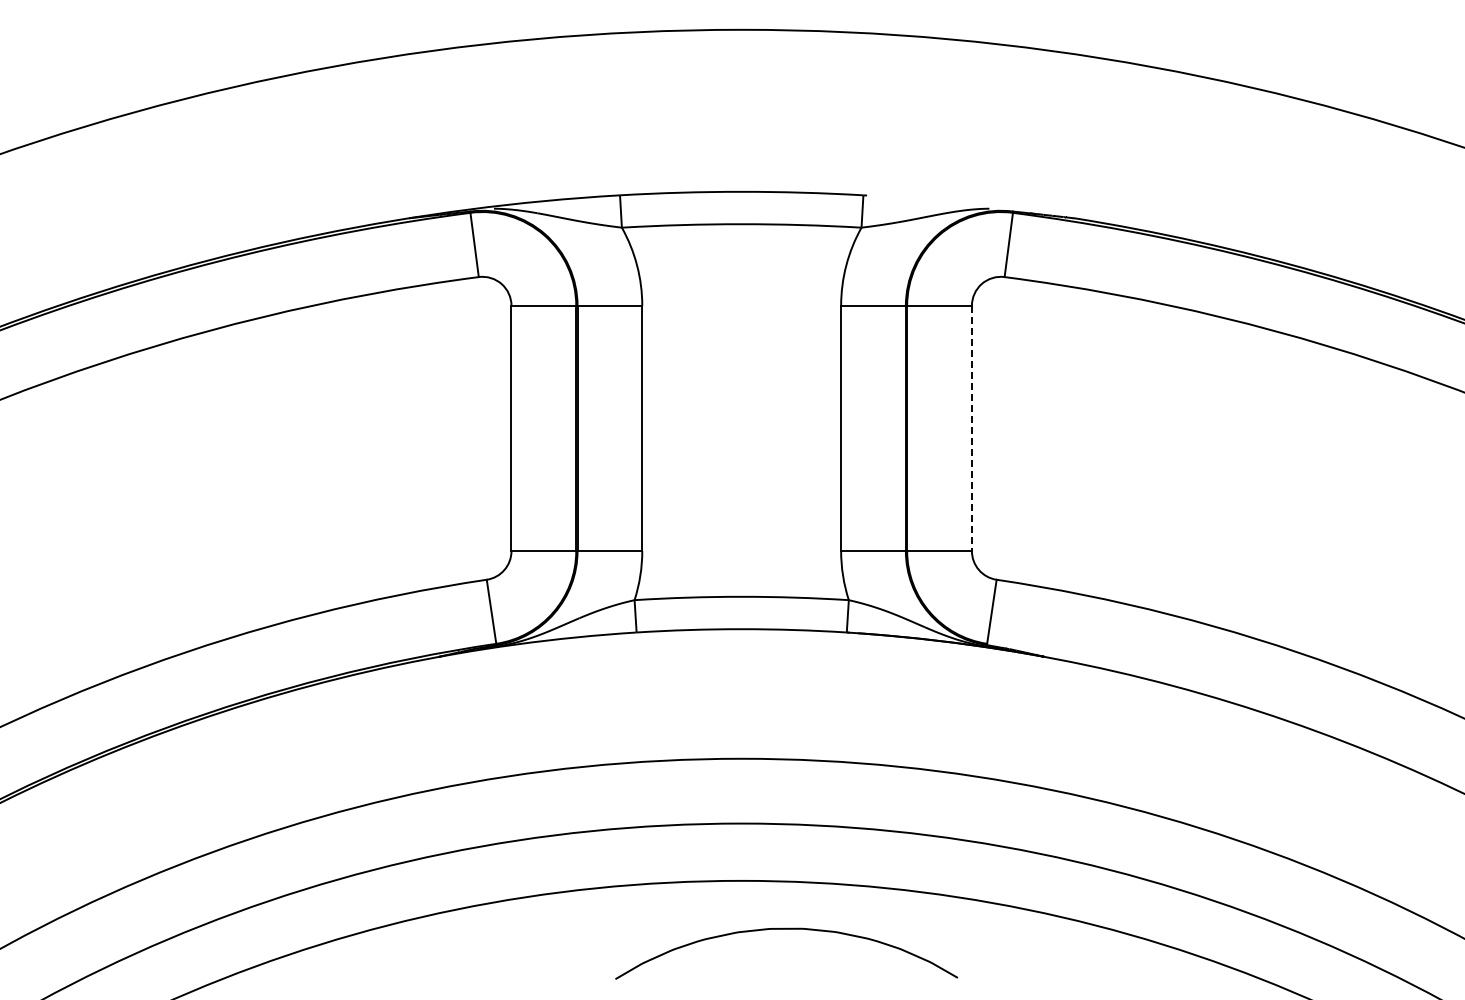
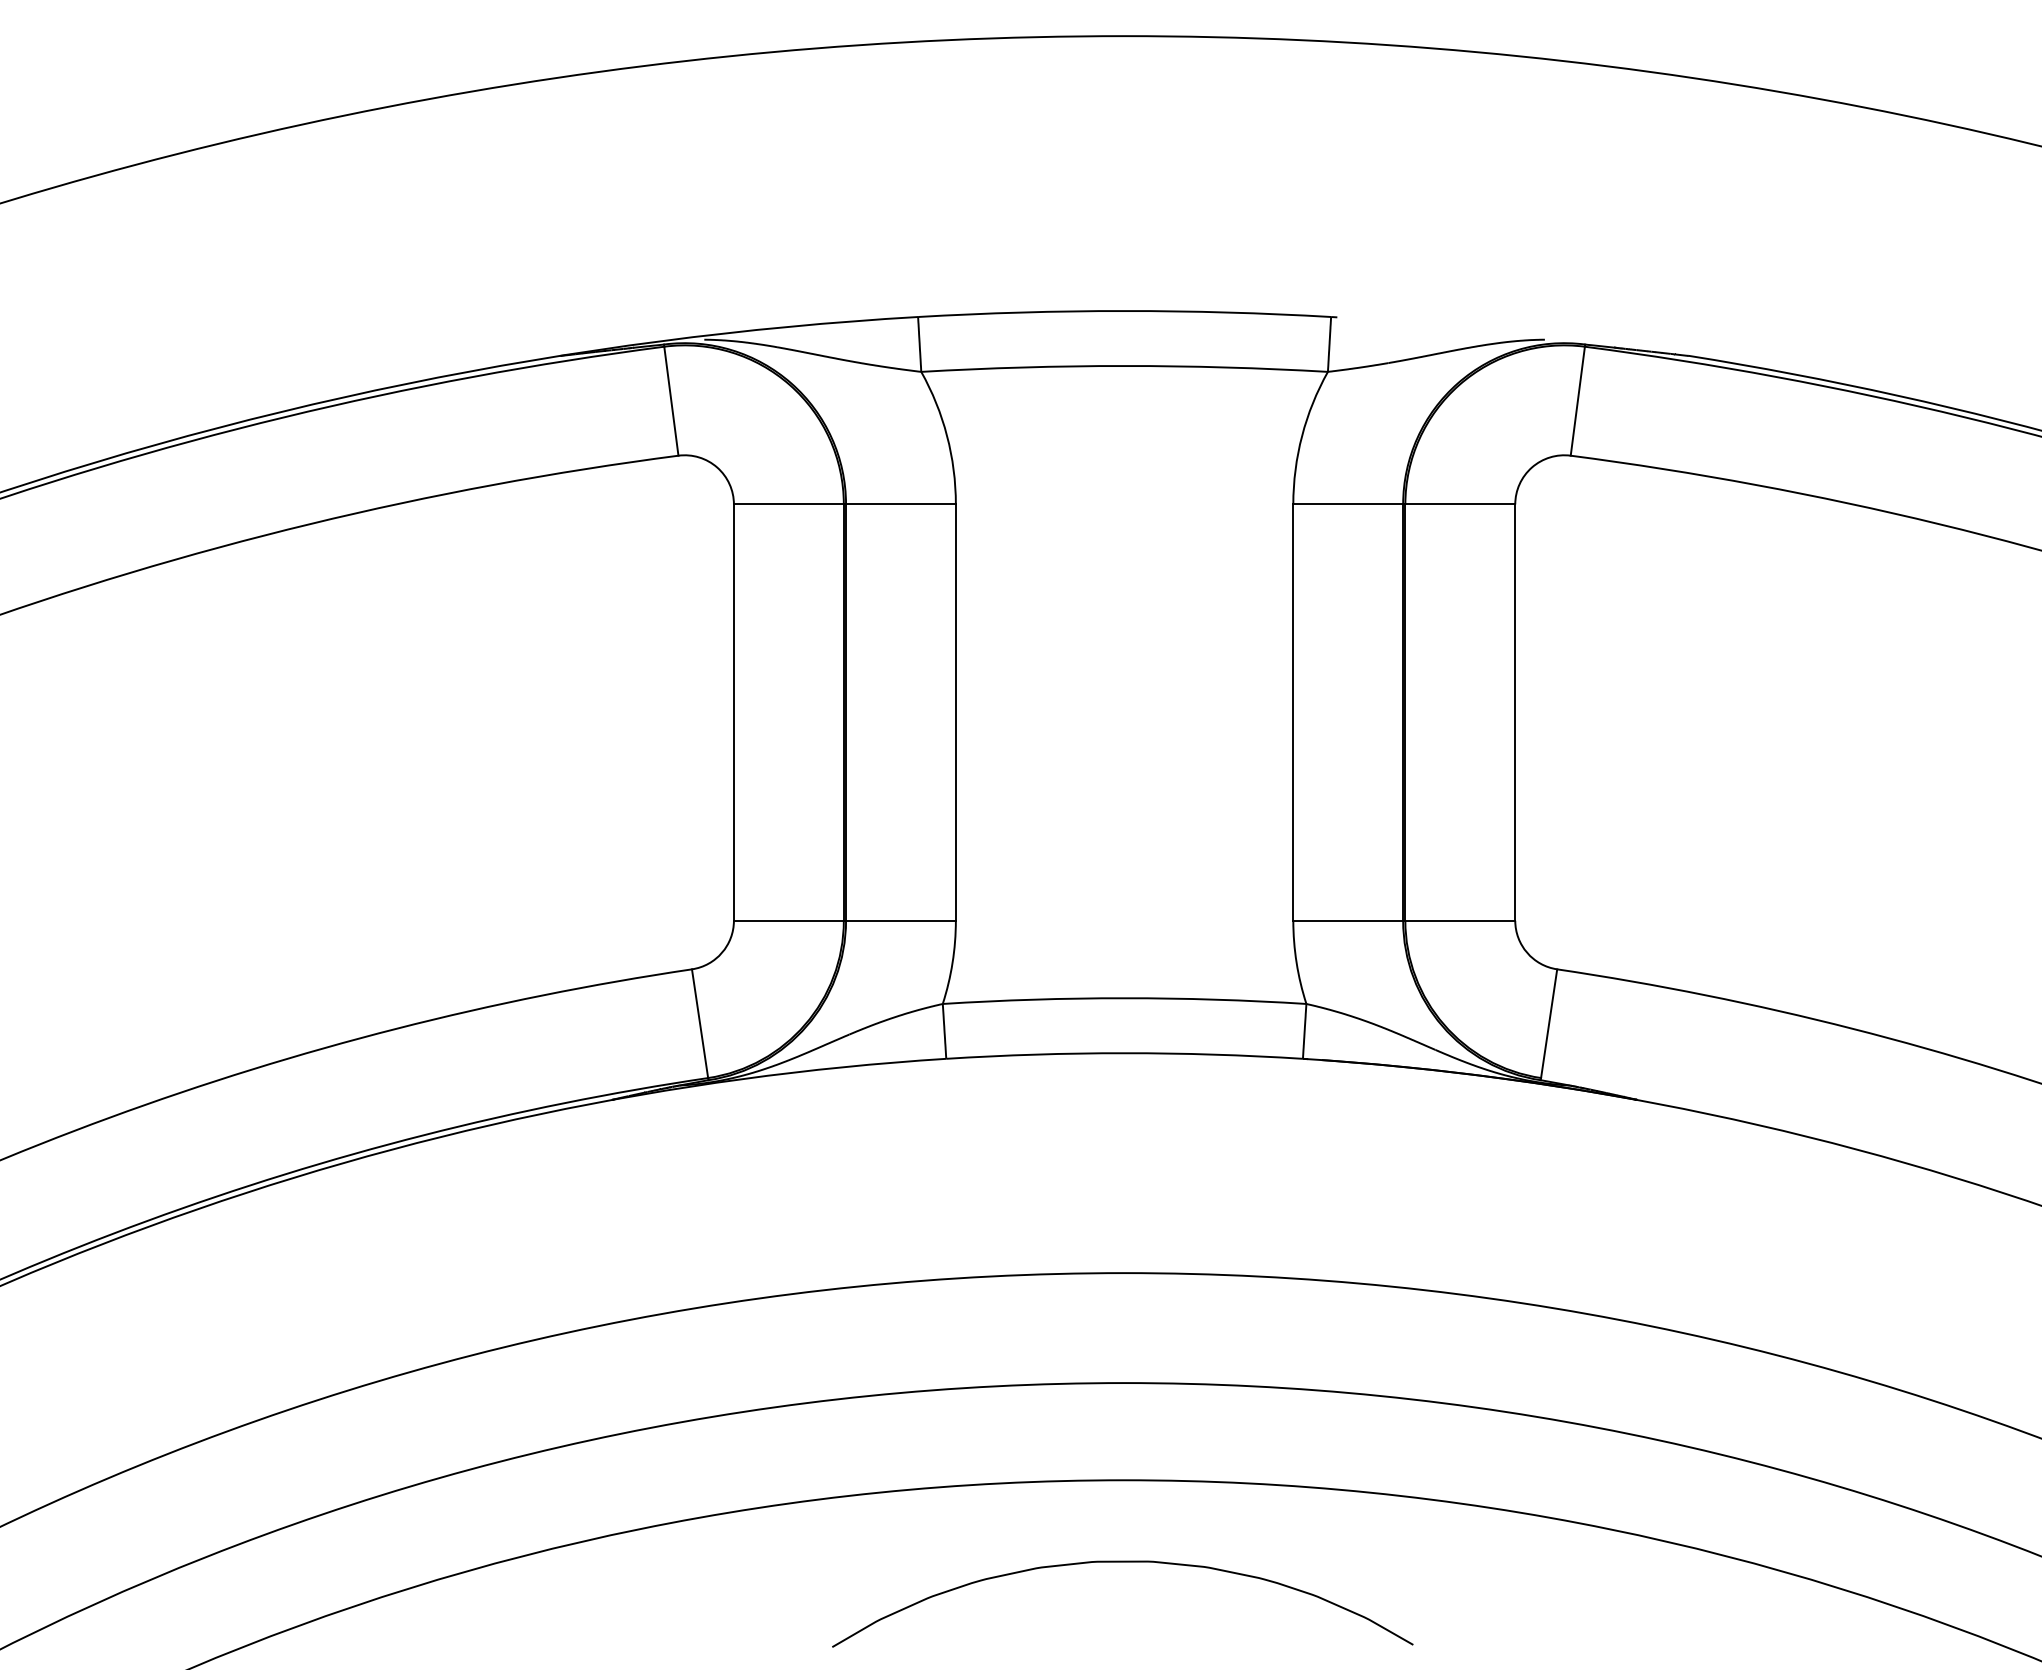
line: (971, 428) -> (1514, 712), dashed -> solid
curve: (786, 929) -> (1122, 1562), moved

